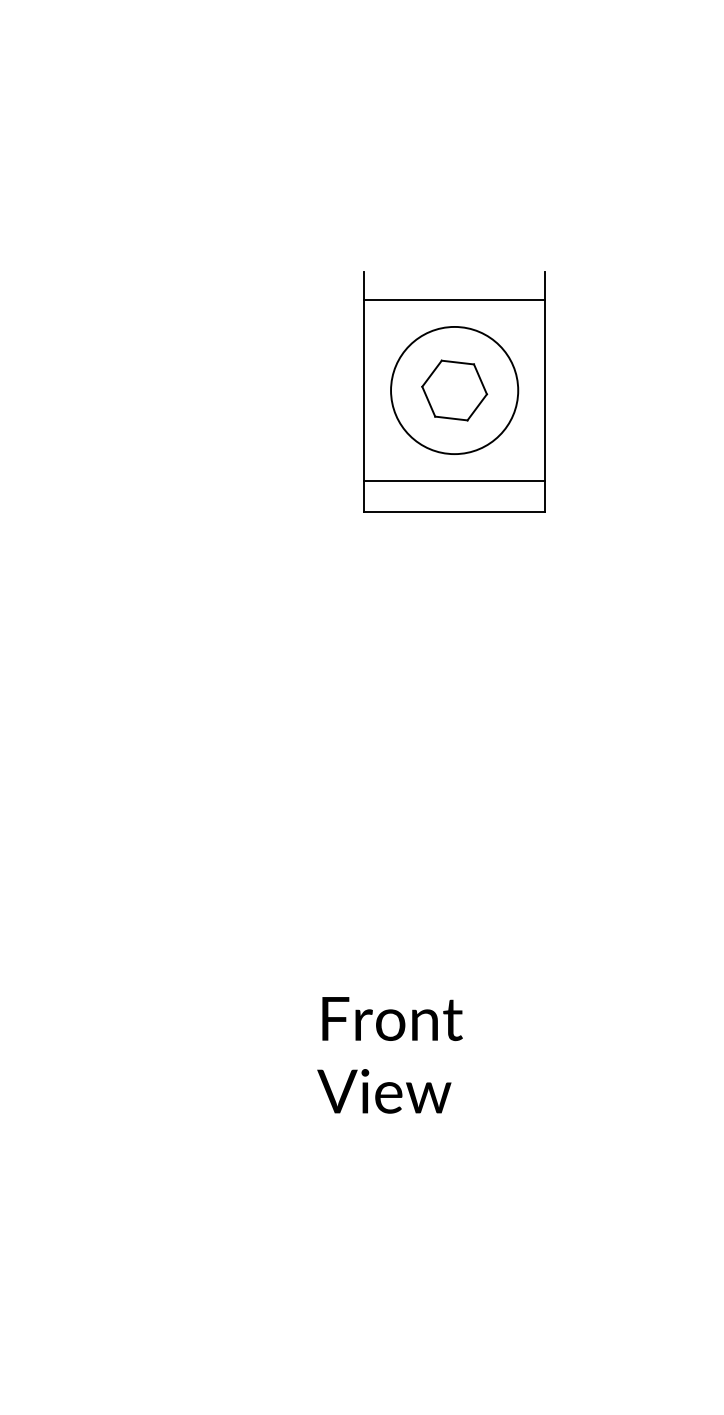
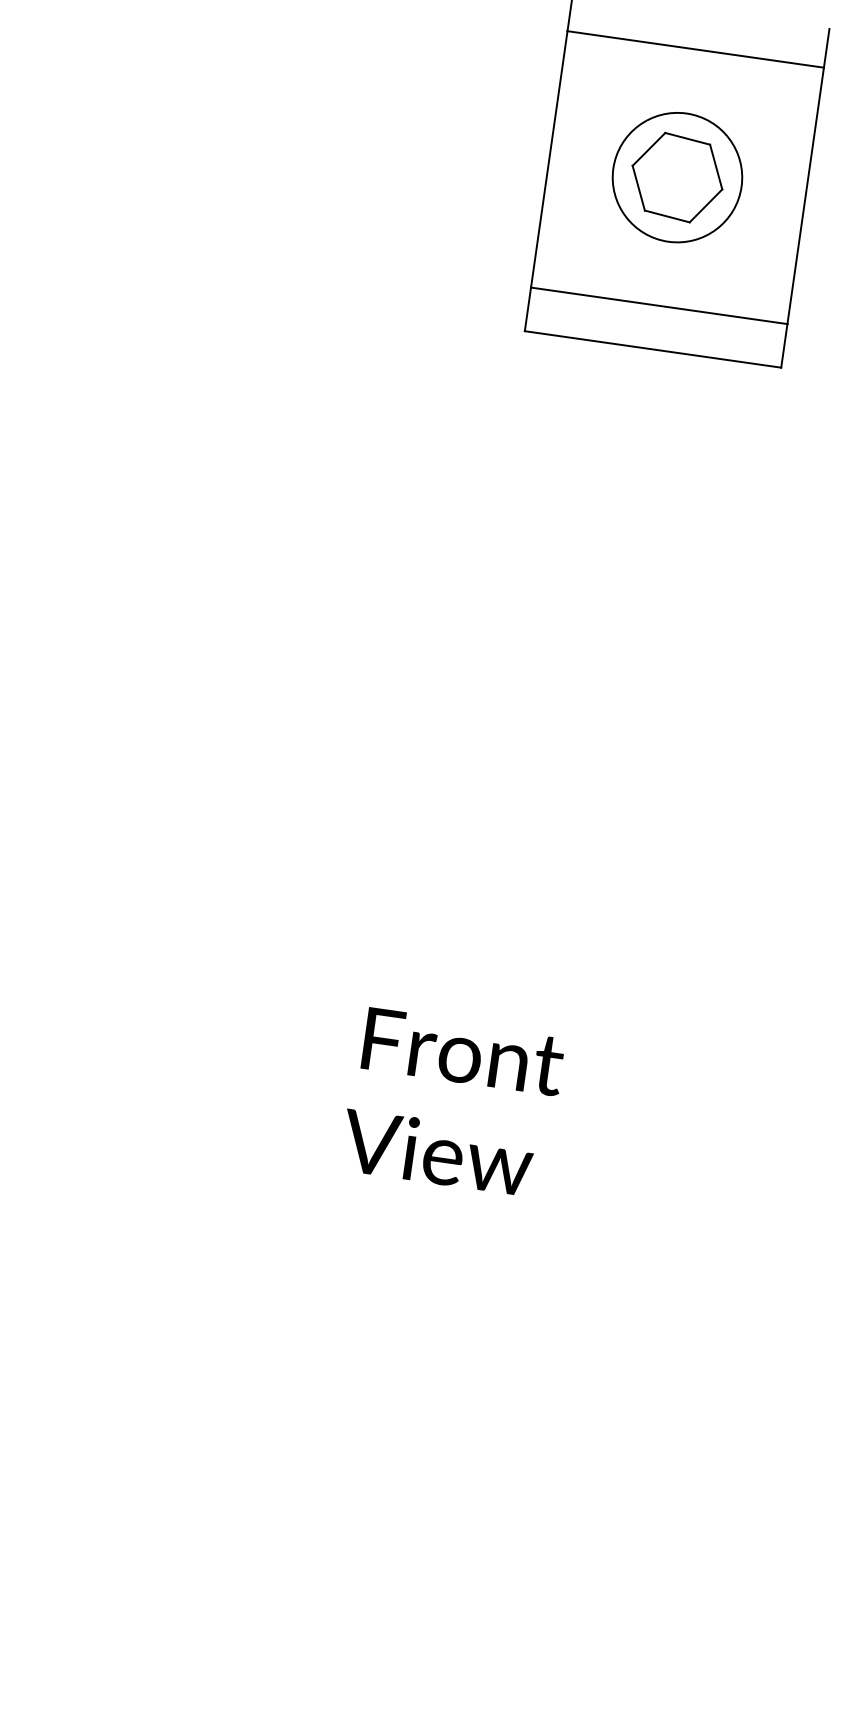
circle: (454, 390) -> (677, 177), size x0.71

